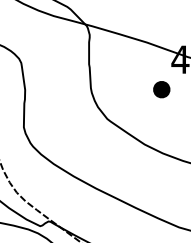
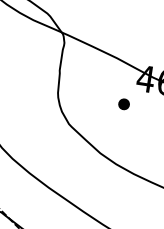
part: (161, 89) -> (123, 104), size x0.71

